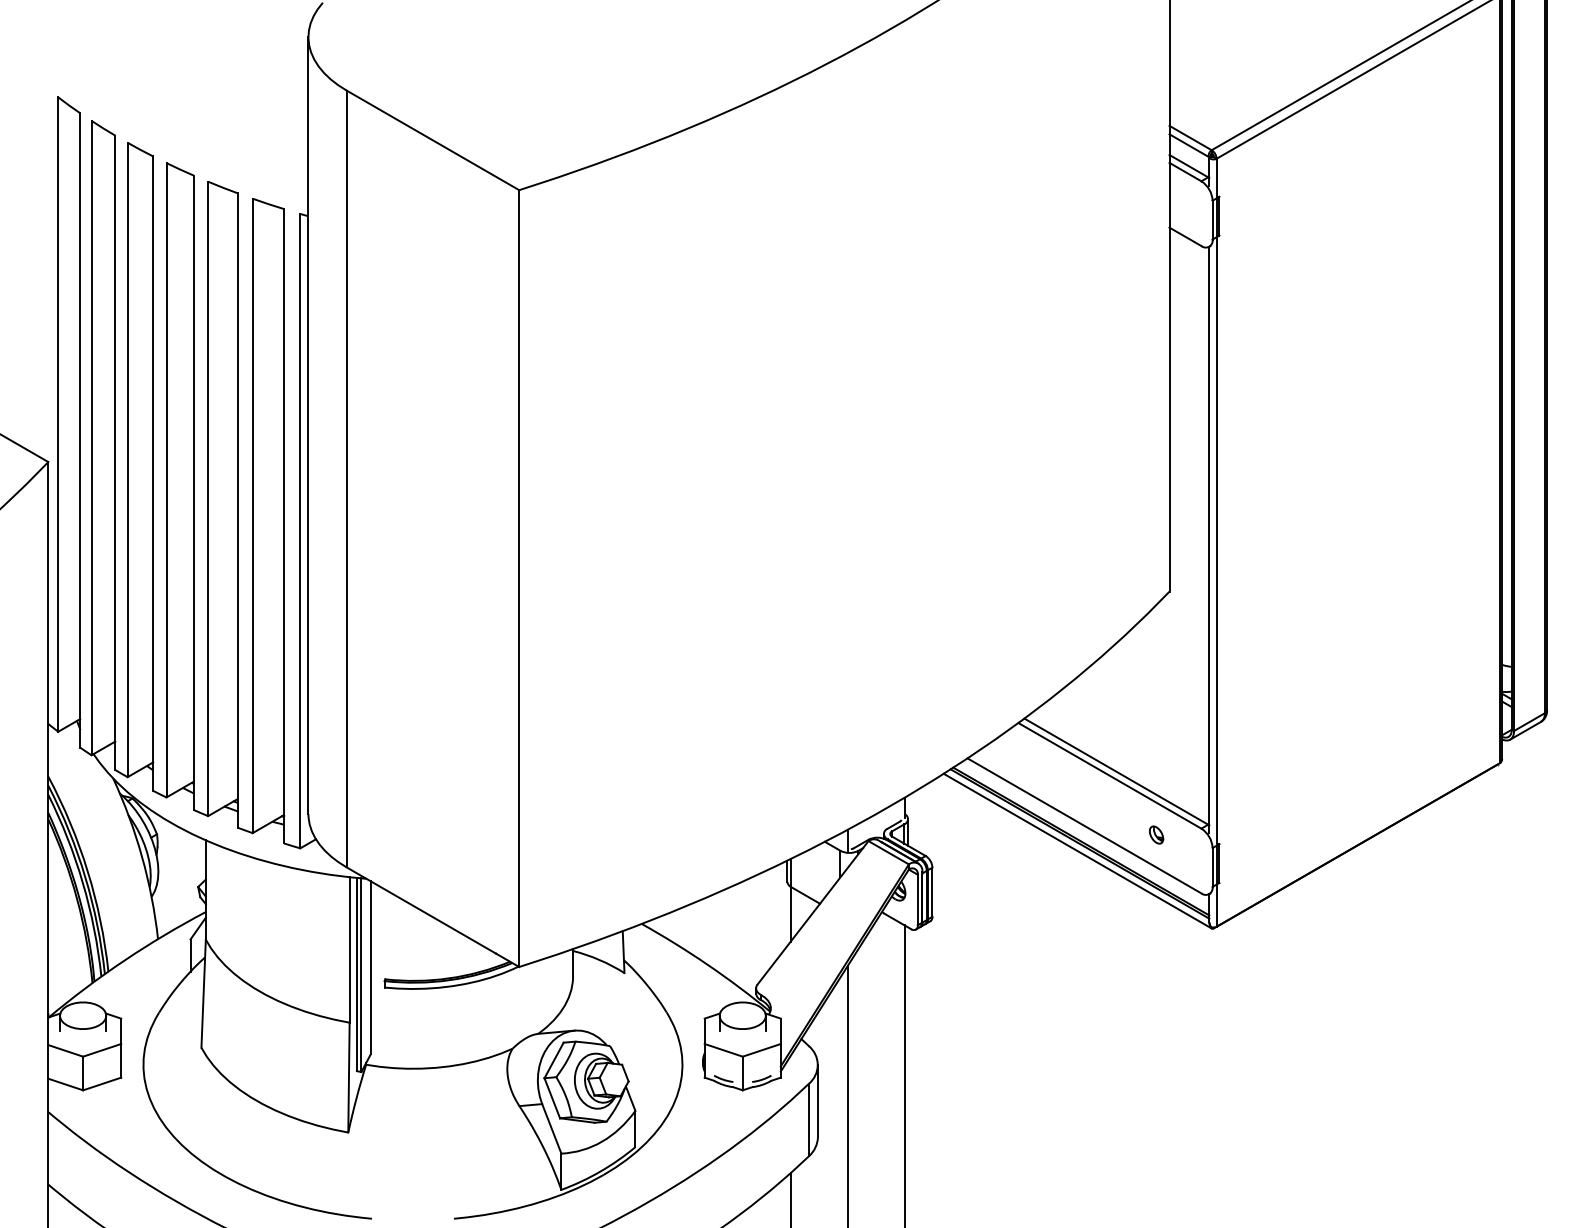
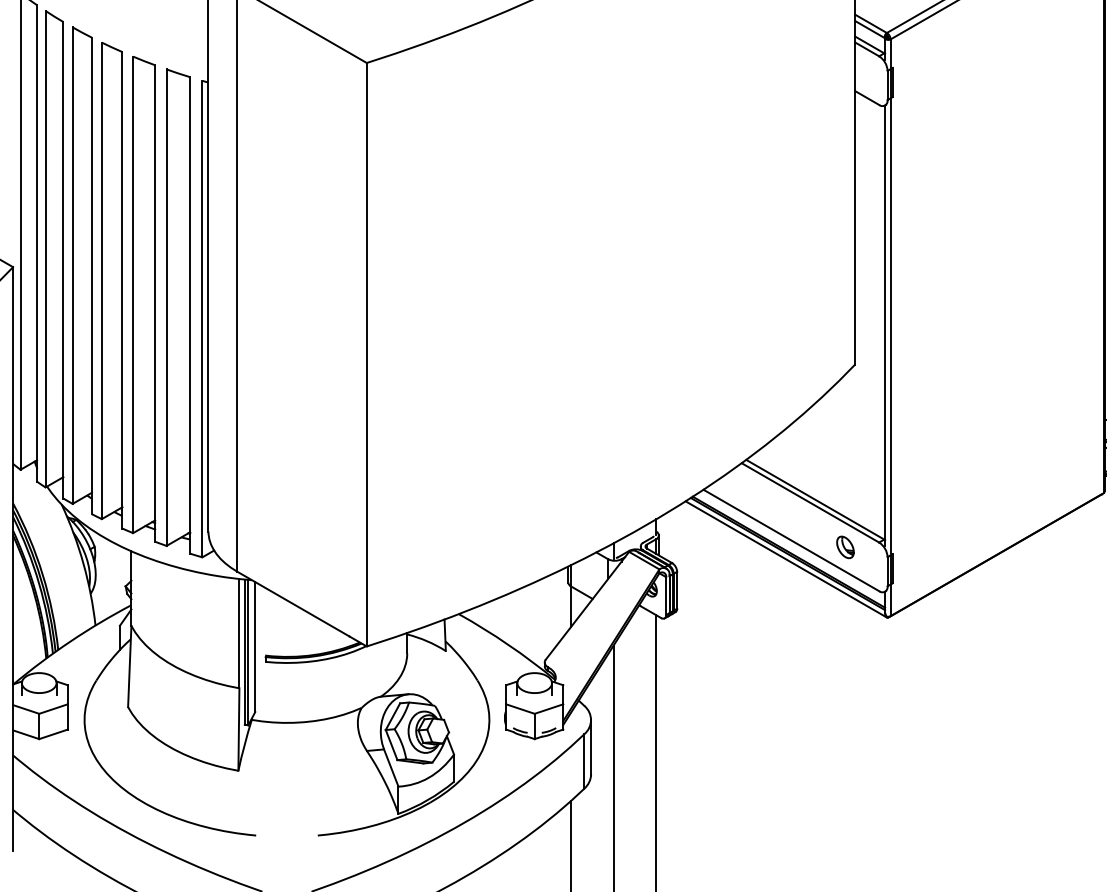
part: (1156, 834) -> (845, 546), size x1.67

